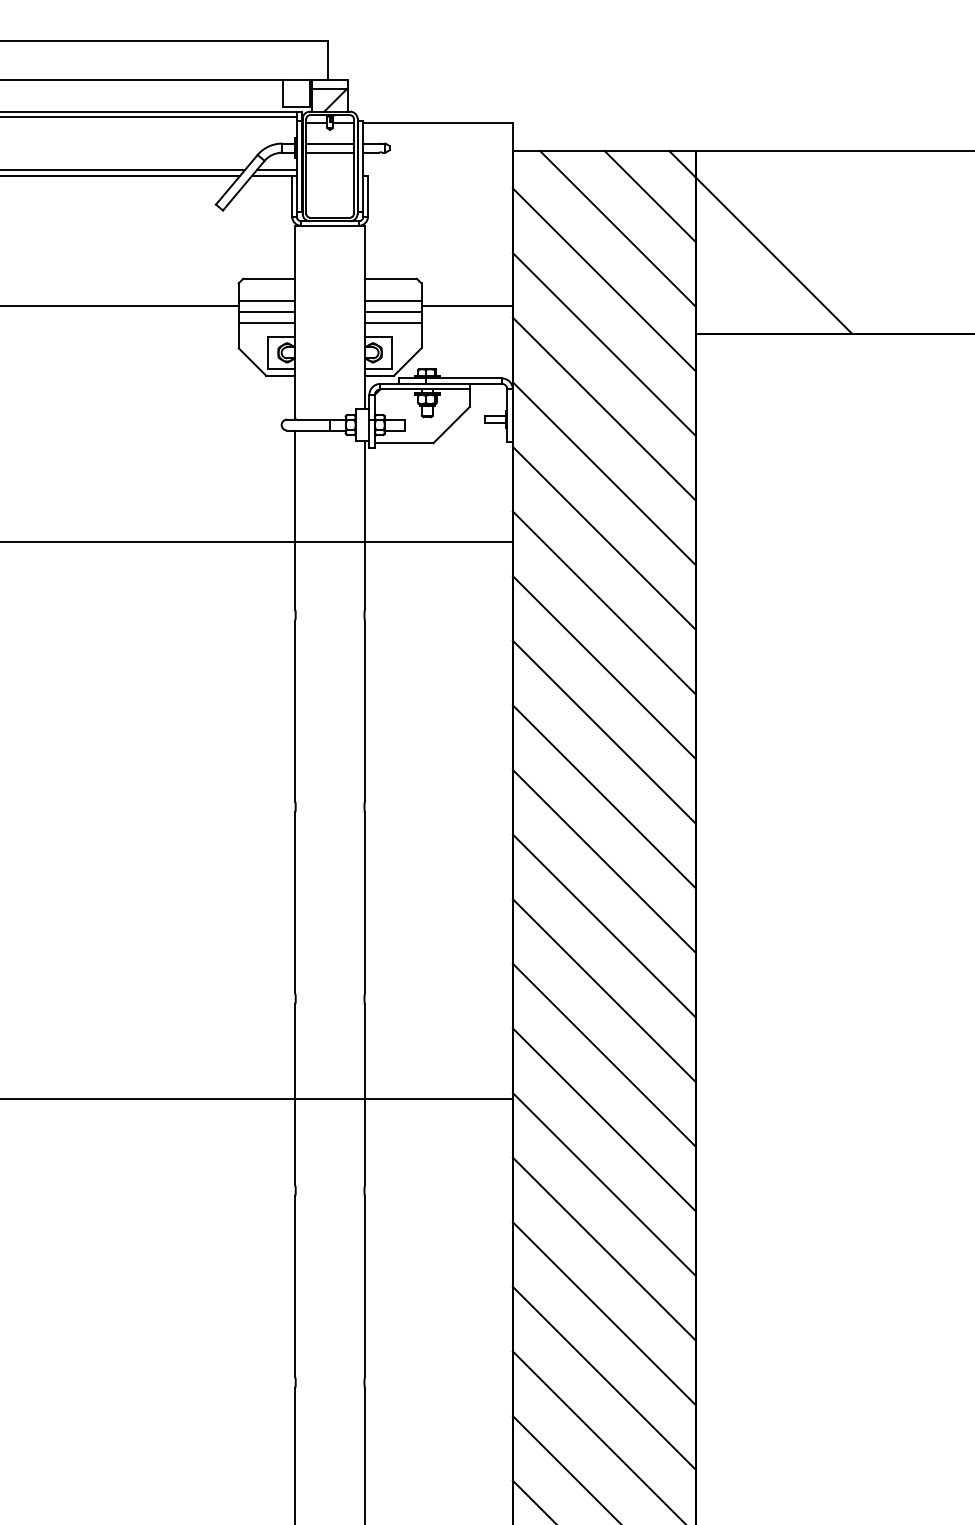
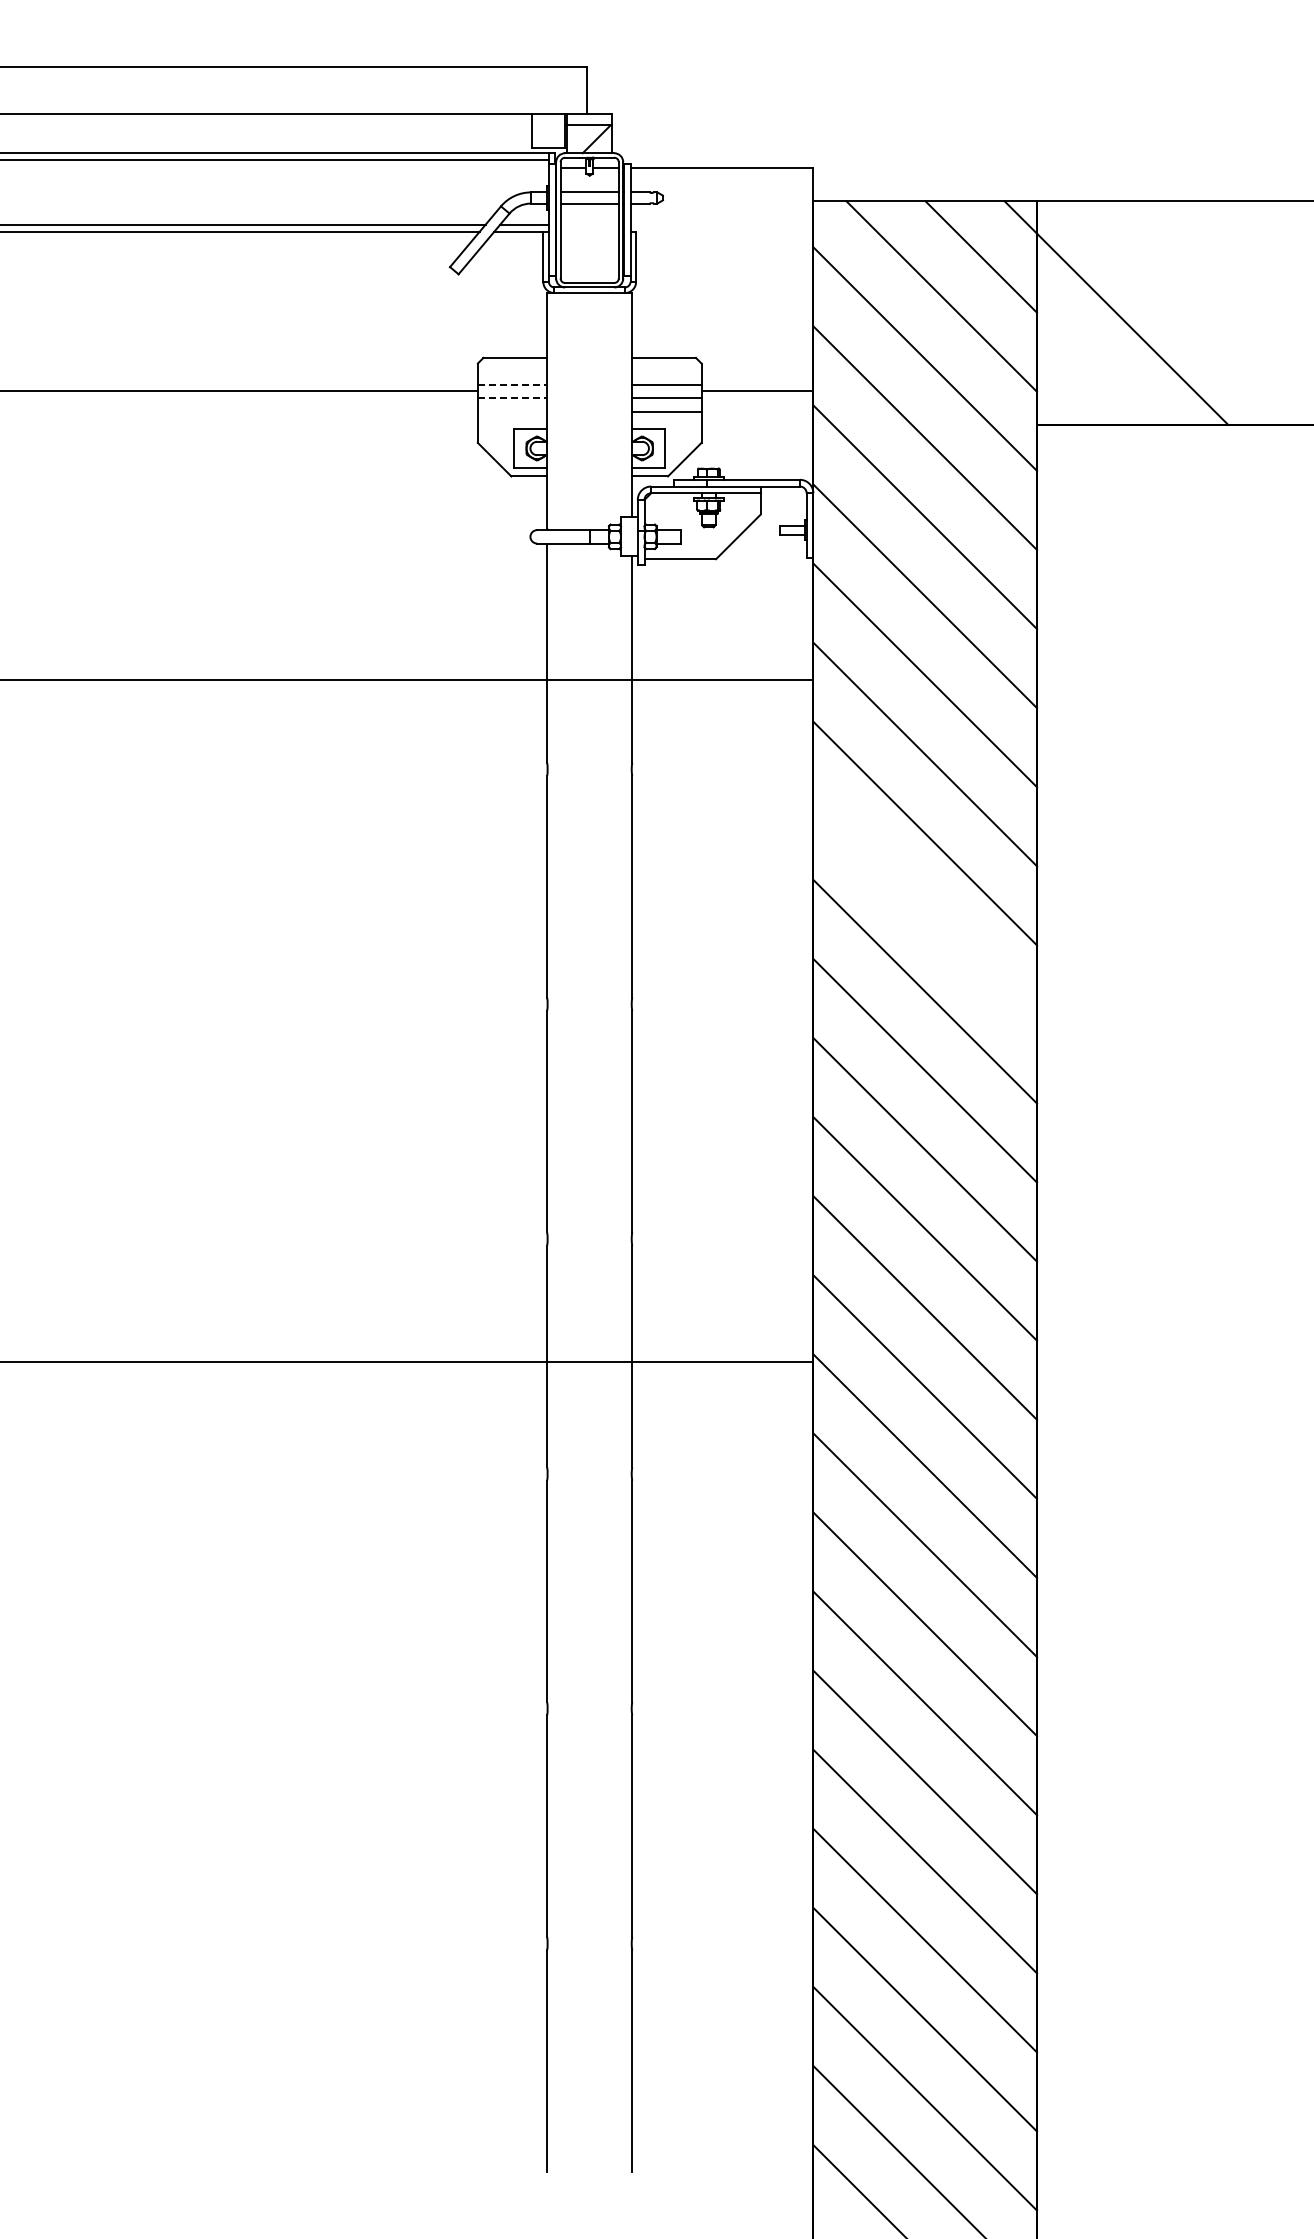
line: (267, 300) -> (512, 384), solid -> dashed
line: (267, 311) -> (512, 398), solid -> dashed
line: (267, 322) -> (512, 411), removed
line: (604, 731) -> (925, 912), removed

